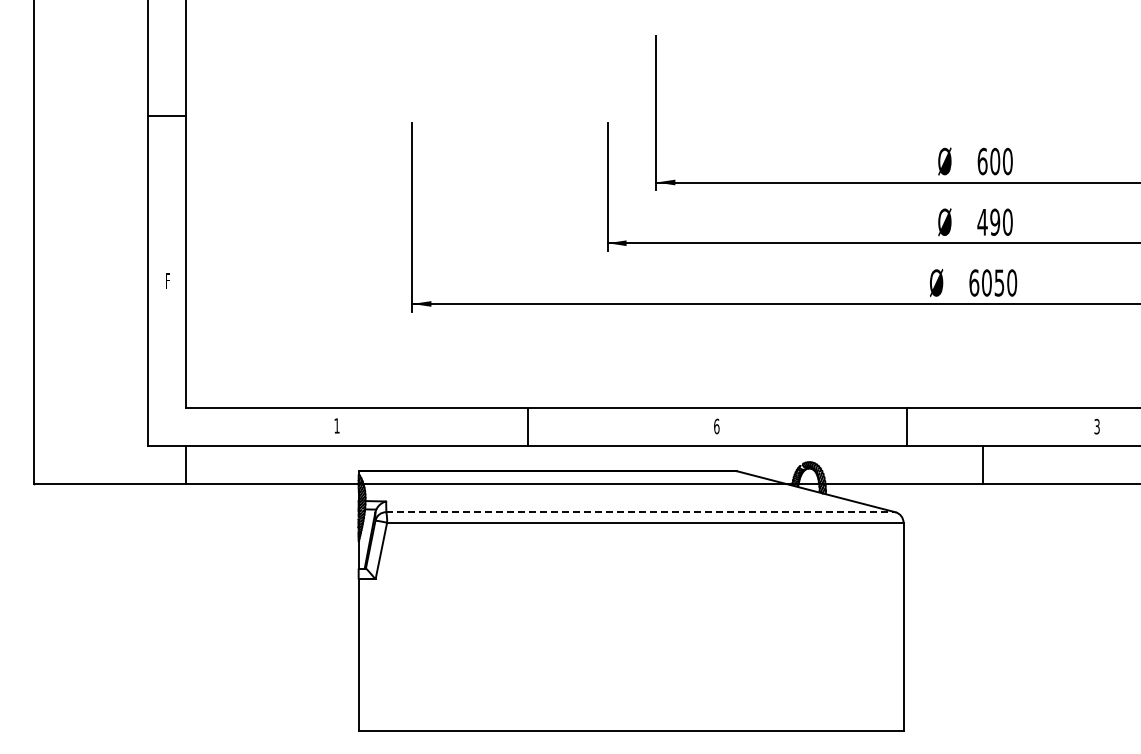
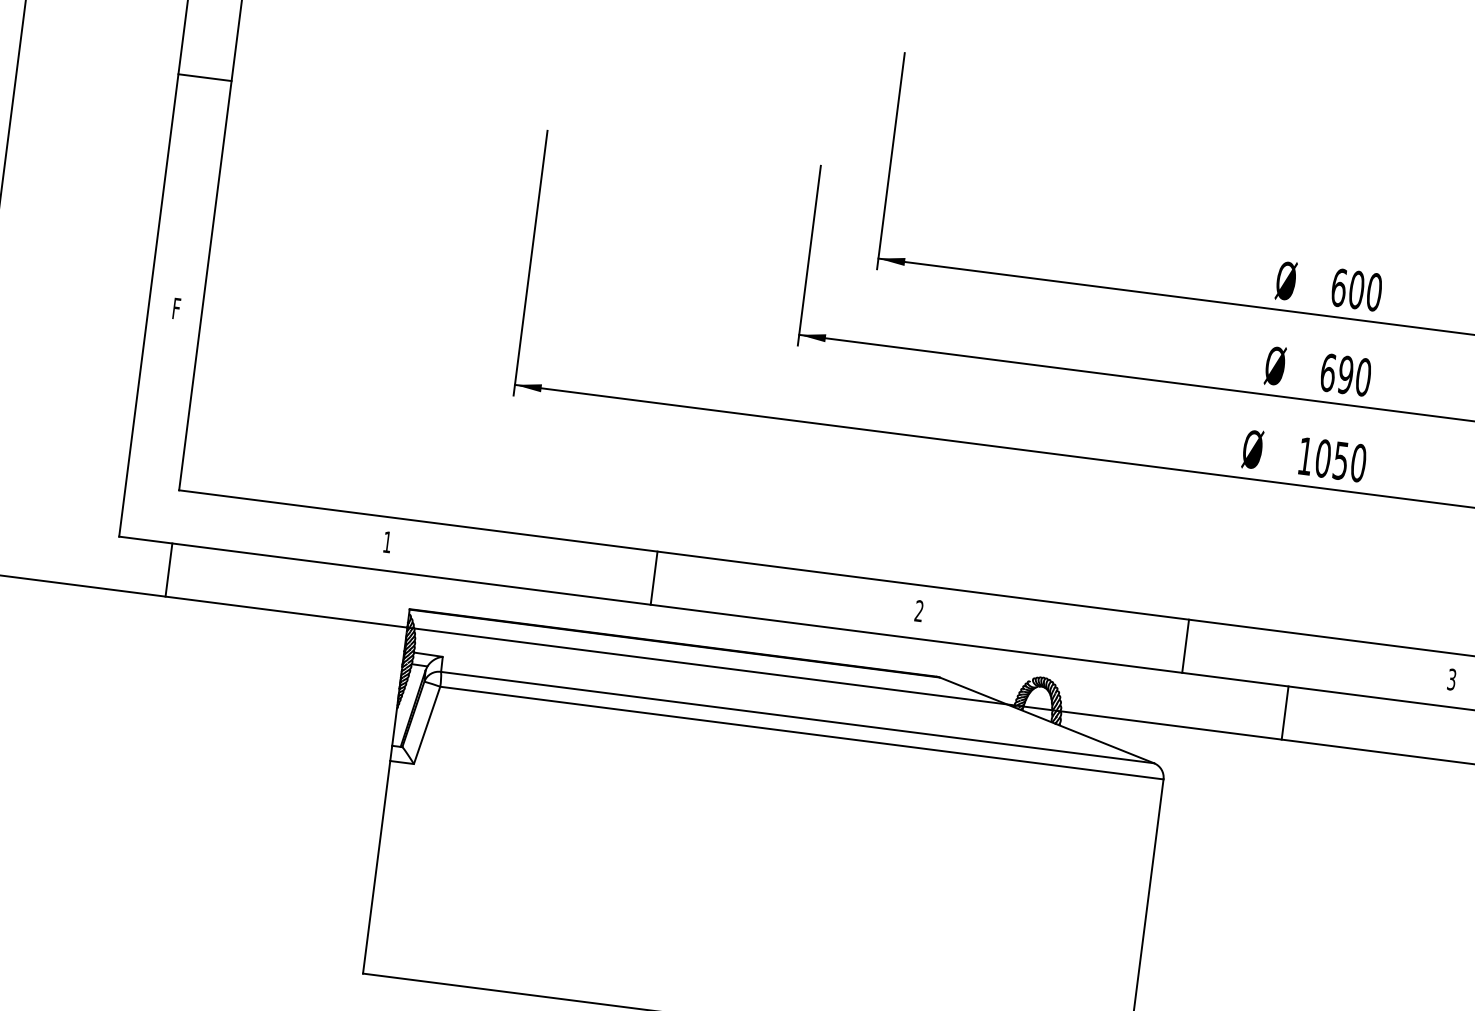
text: (982, 221) -> (1328, 371), 490 -> 690
text: (974, 282) -> (1306, 455), 6050 -> 1050
text: (716, 426) -> (918, 611), 6 -> 2
line: (640, 512) -> (796, 717), dashed -> solid

